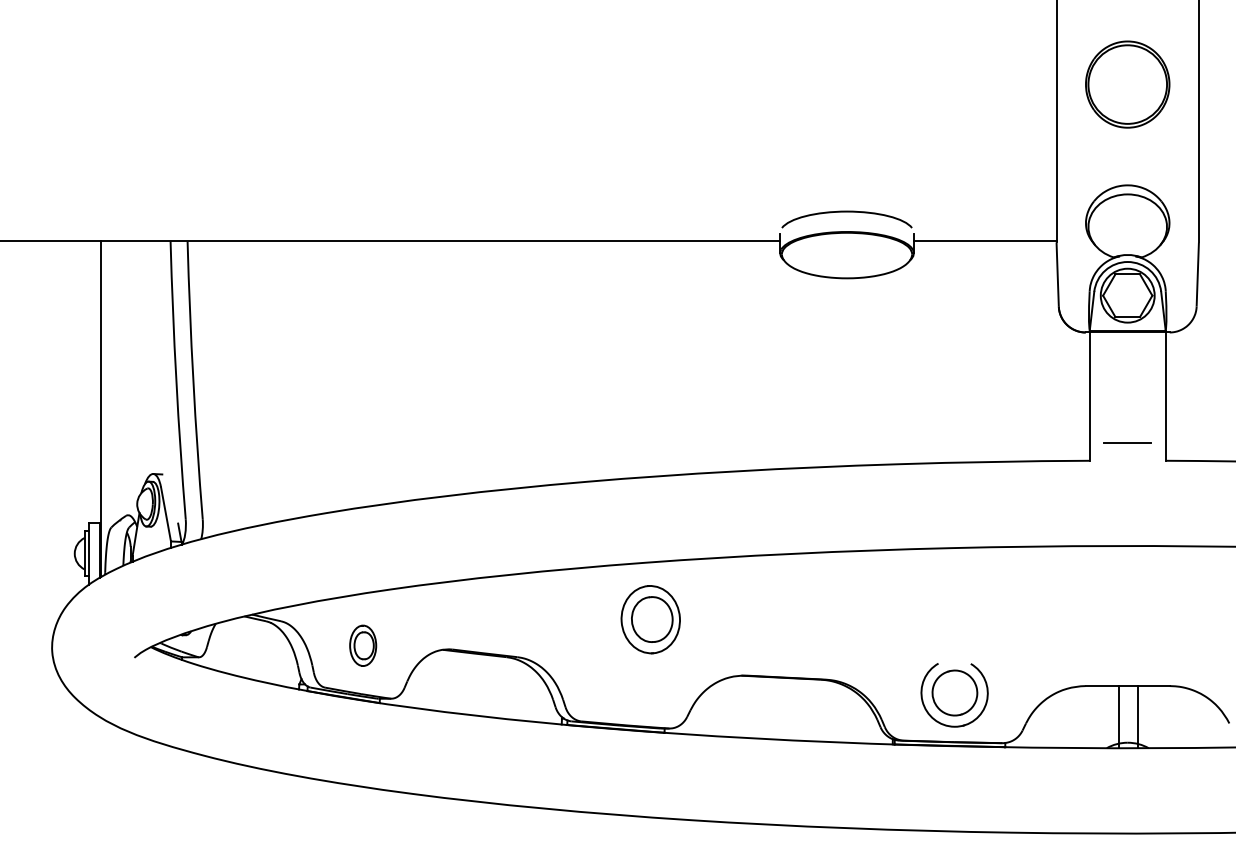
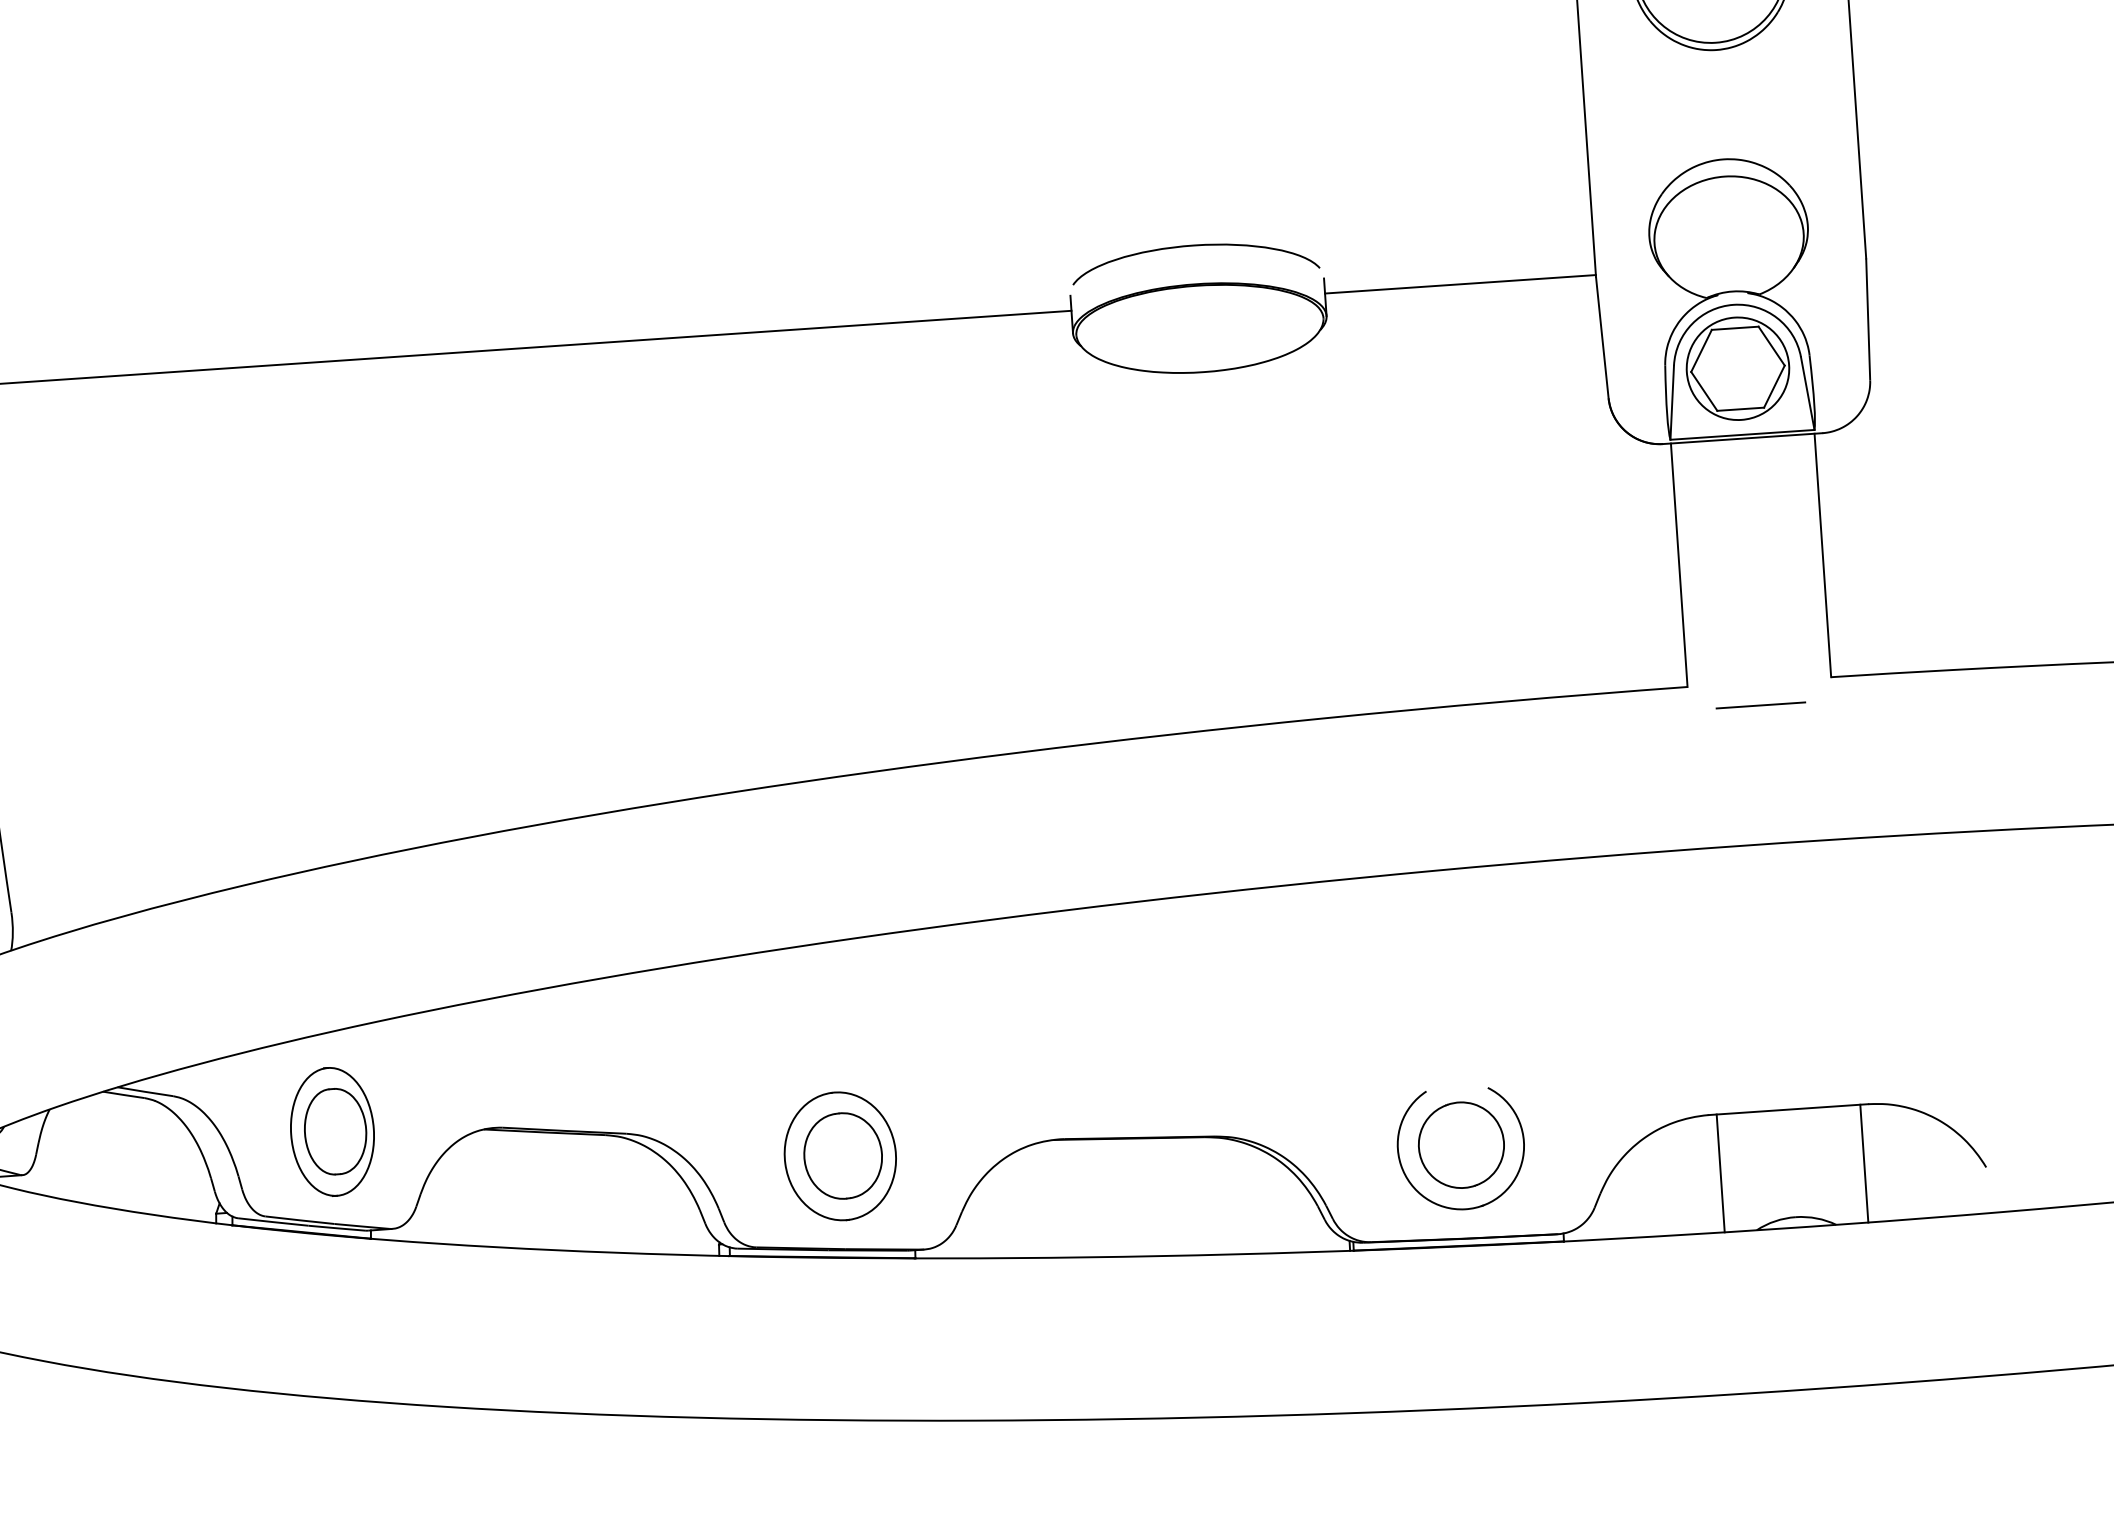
line: (1127, 442) -> (1760, 704), moved
part: (650, 619) -> (839, 1156), moved
part: (362, 645) -> (330, 1131), size x1.67
line: (1118, 717) -> (1719, 1174), moved
line: (1137, 717) -> (1864, 1164), moved

